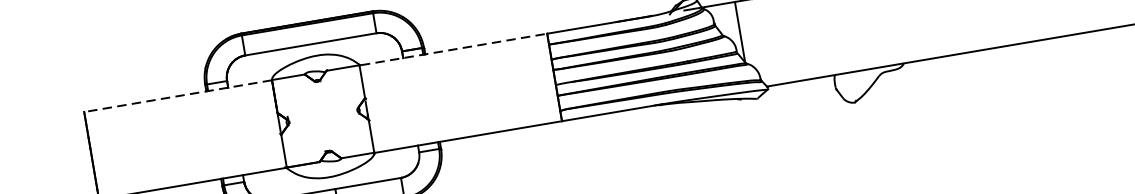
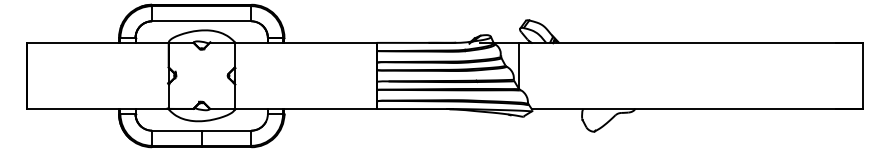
line: (454, 48) -> (306, 42), dashed -> solid
line: (177, 95) -> (97, 42), dashed -> solid

